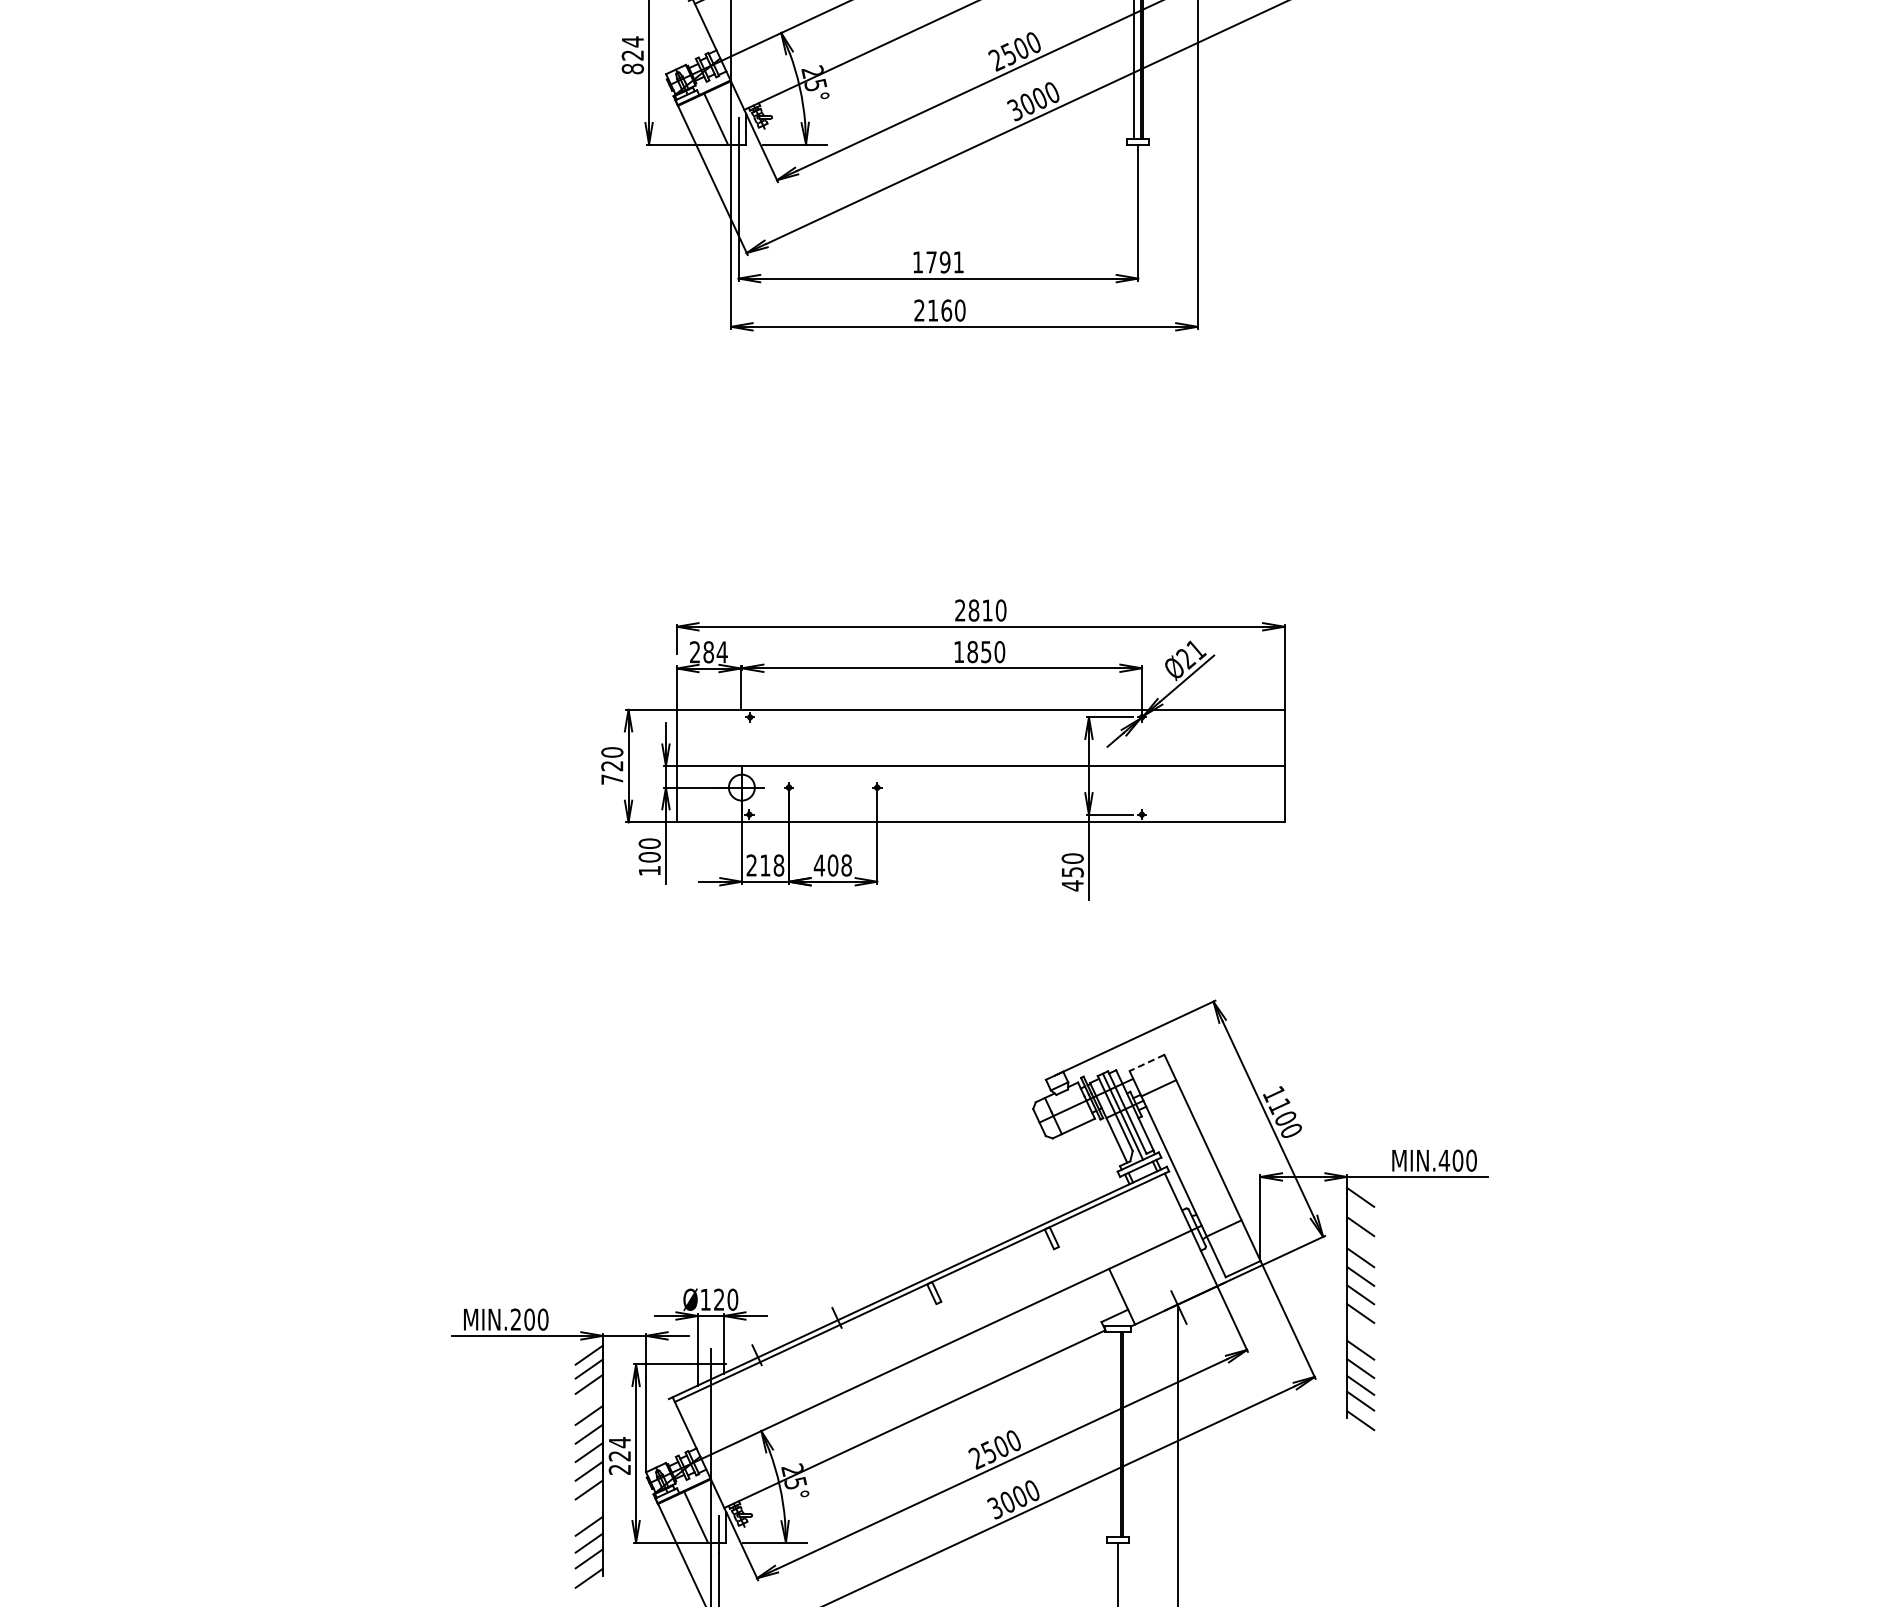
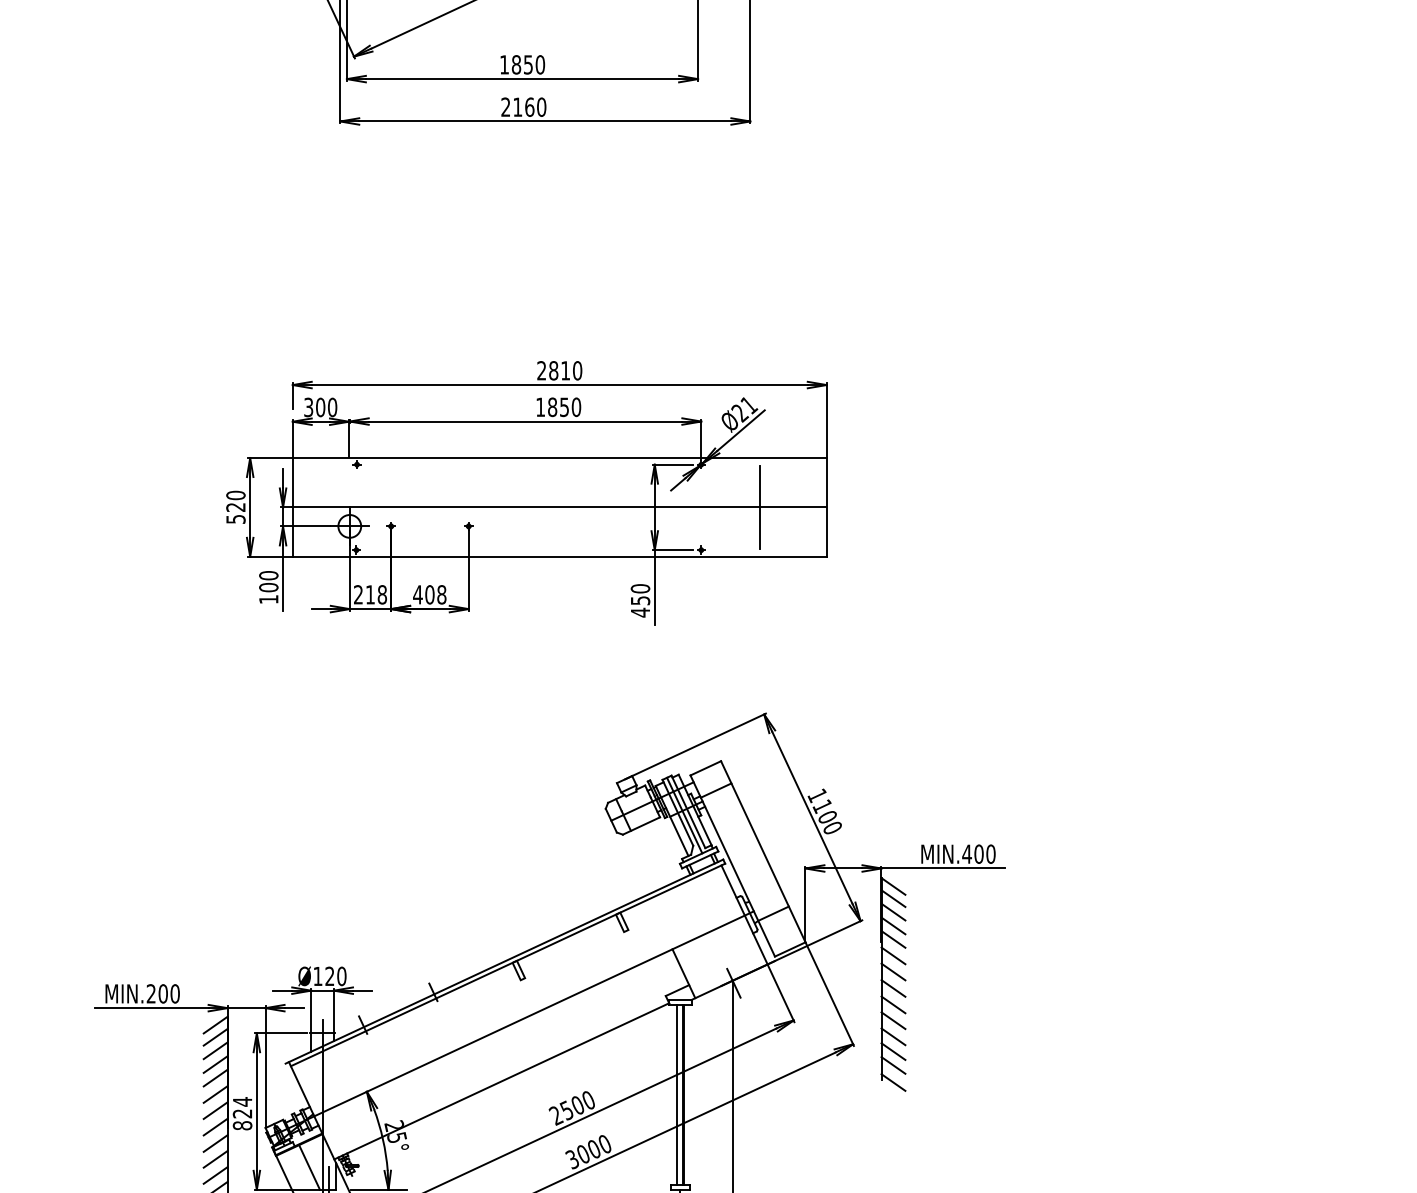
text: (945, 262) -> (528, 64), 1791 -> 1850
text: (708, 652) -> (320, 407), 284 -> 300
line: (1209, 765) -> (760, 506), added
text: (612, 779) -> (236, 519), 720 -> 520
line: (1146, 1063) -> (705, 768), dashed -> solid
line: (1360, 1210) -> (893, 897), added
line: (1360, 1241) -> (893, 925), added
line: (1360, 1331) -> (893, 1004), added
line: (588, 1399) -> (215, 1064), added
line: (1113, 1434) -> (676, 1094), added
text: (619, 1469) -> (242, 1125), 224 -> 824
line: (588, 1507) -> (215, 1158), added

